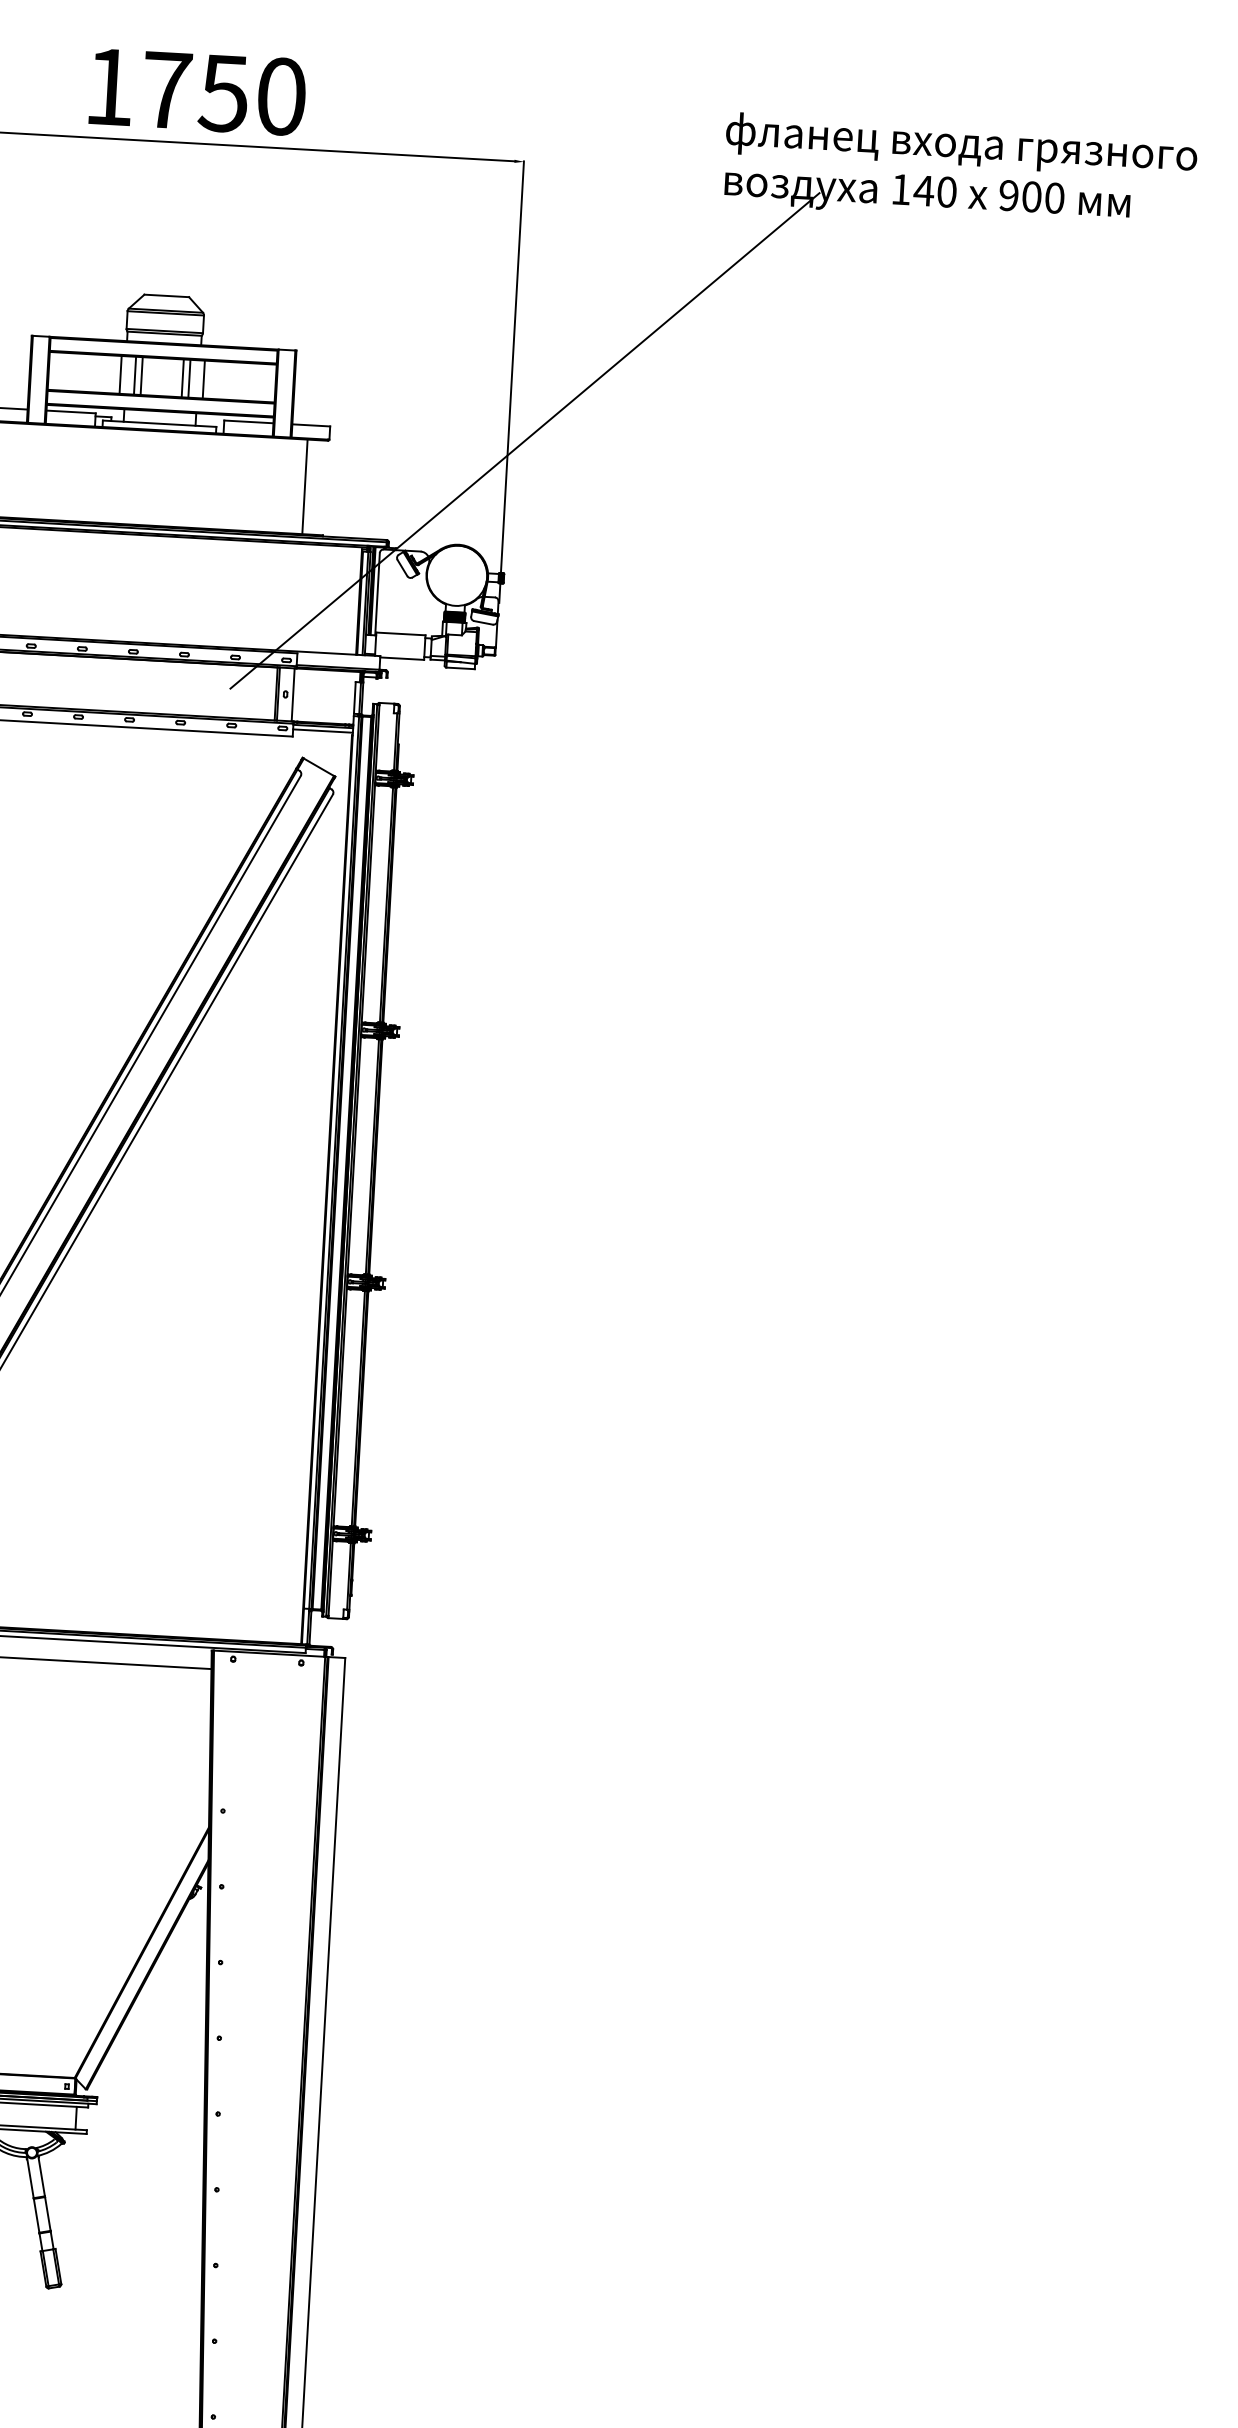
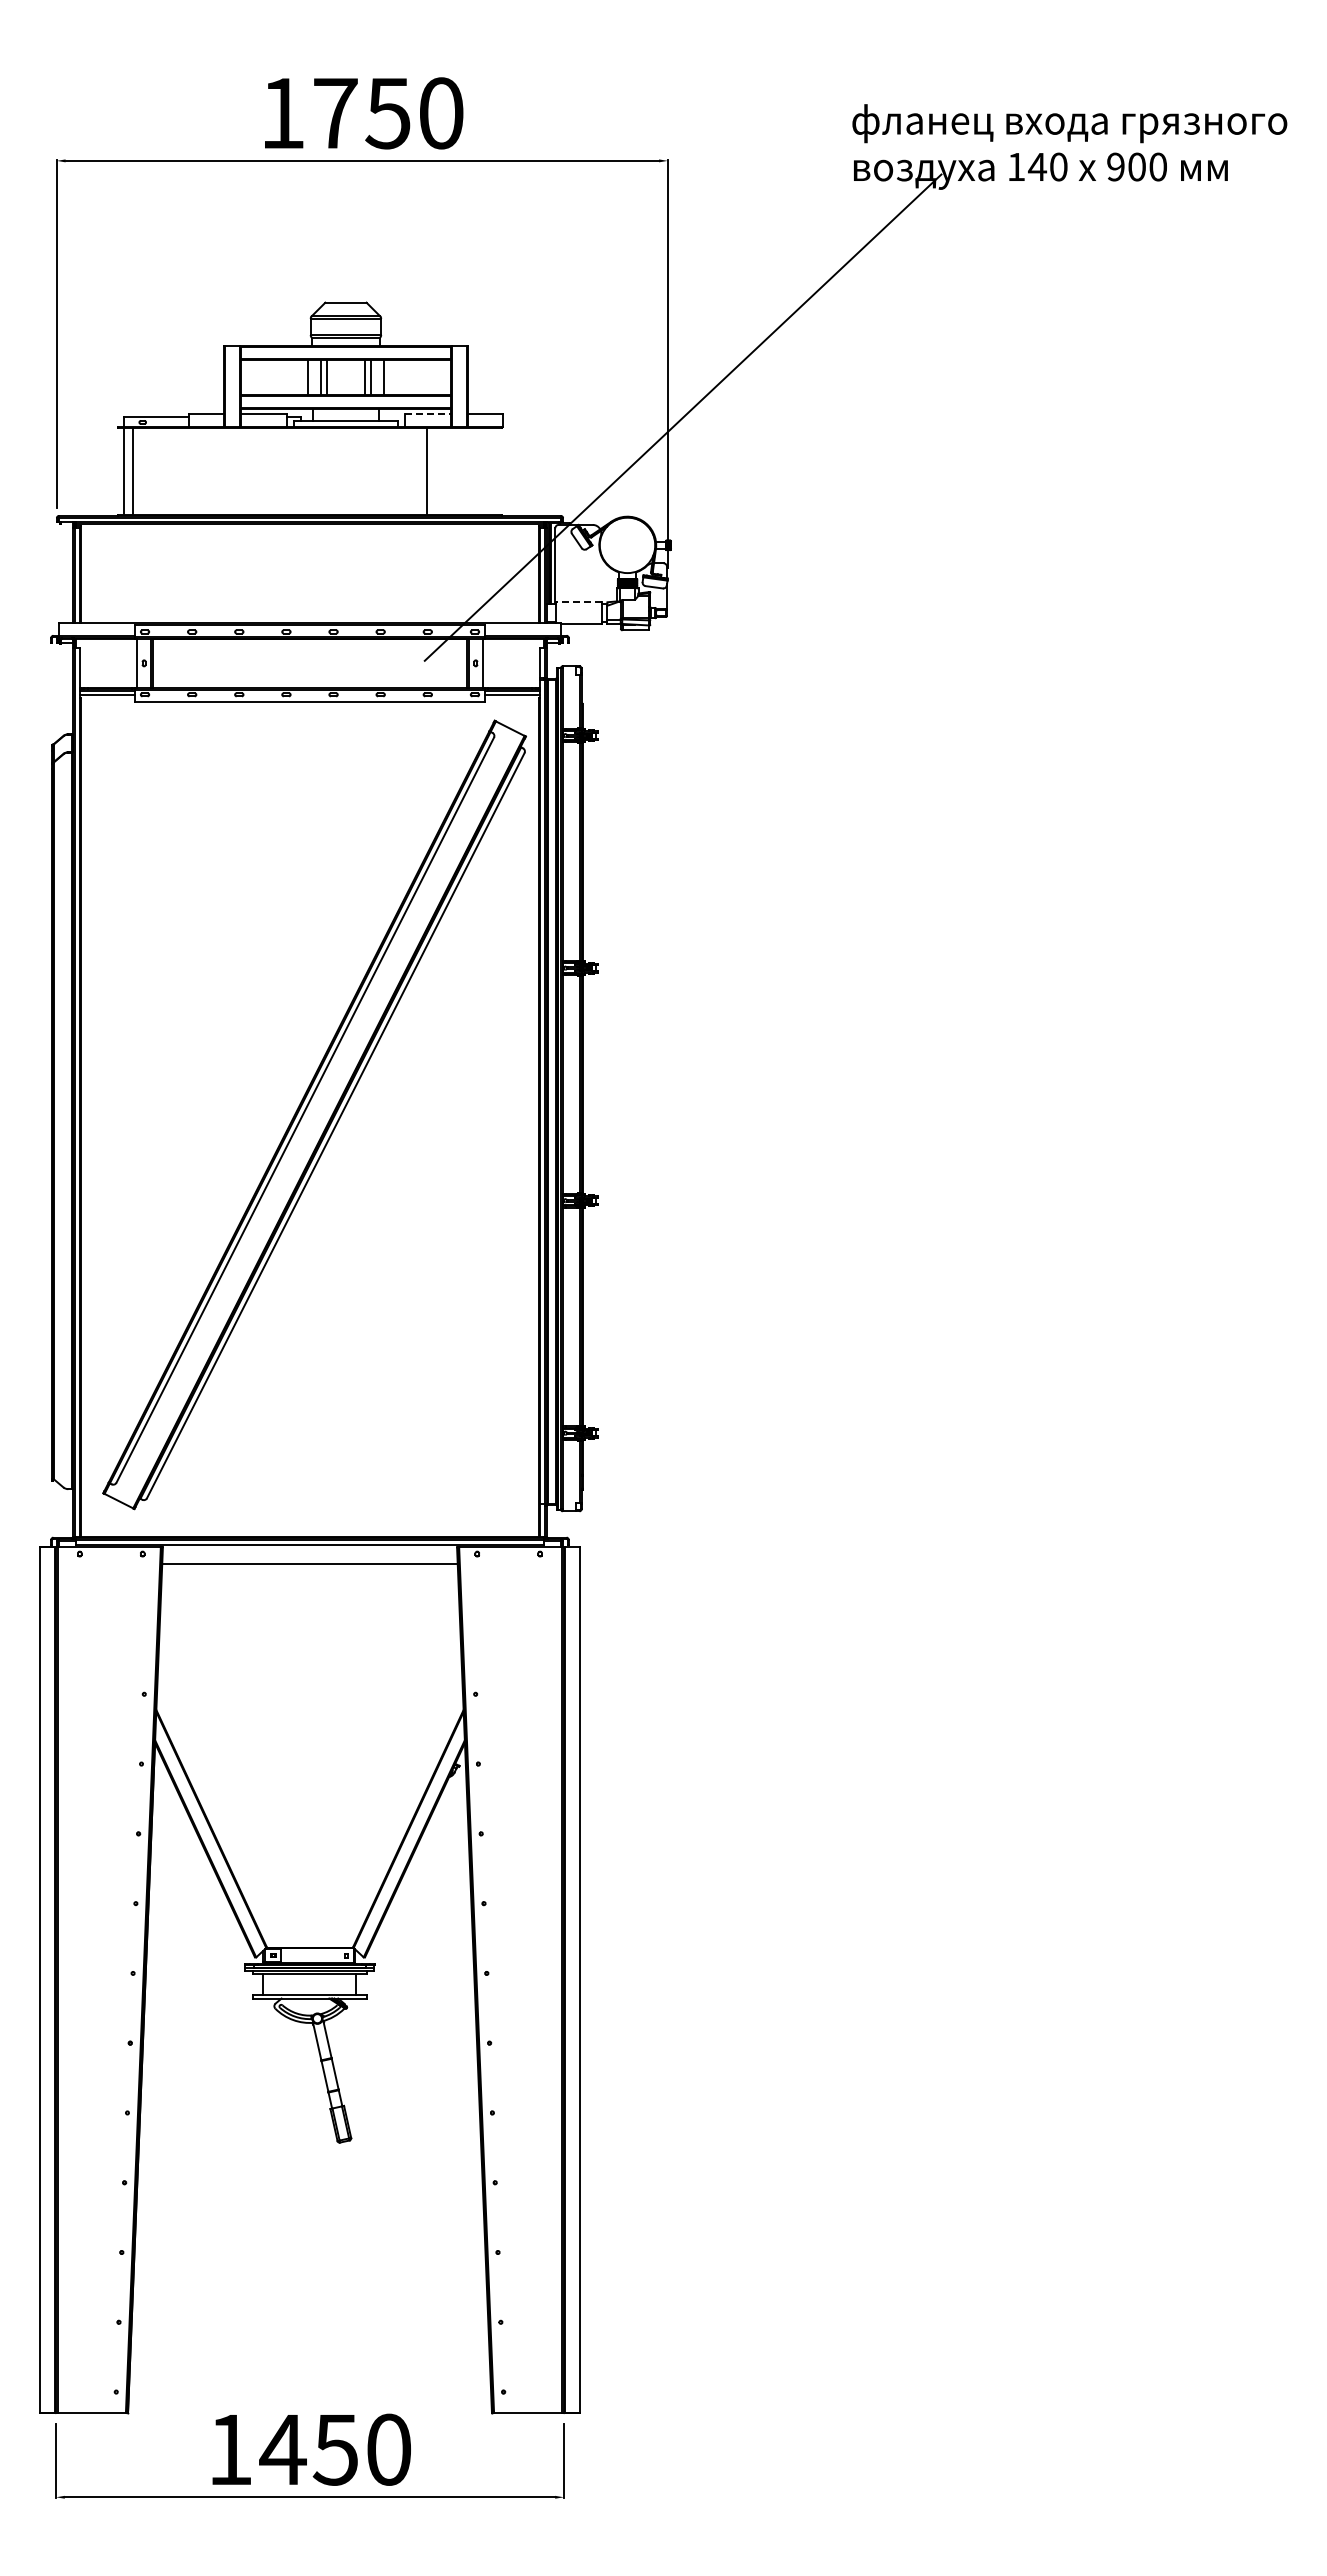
line: (249, 422) -> (428, 414), solid -> dashed
line: (304, 485) -> (426, 470), moved
line: (400, 633) -> (578, 601), solid -> dashed

